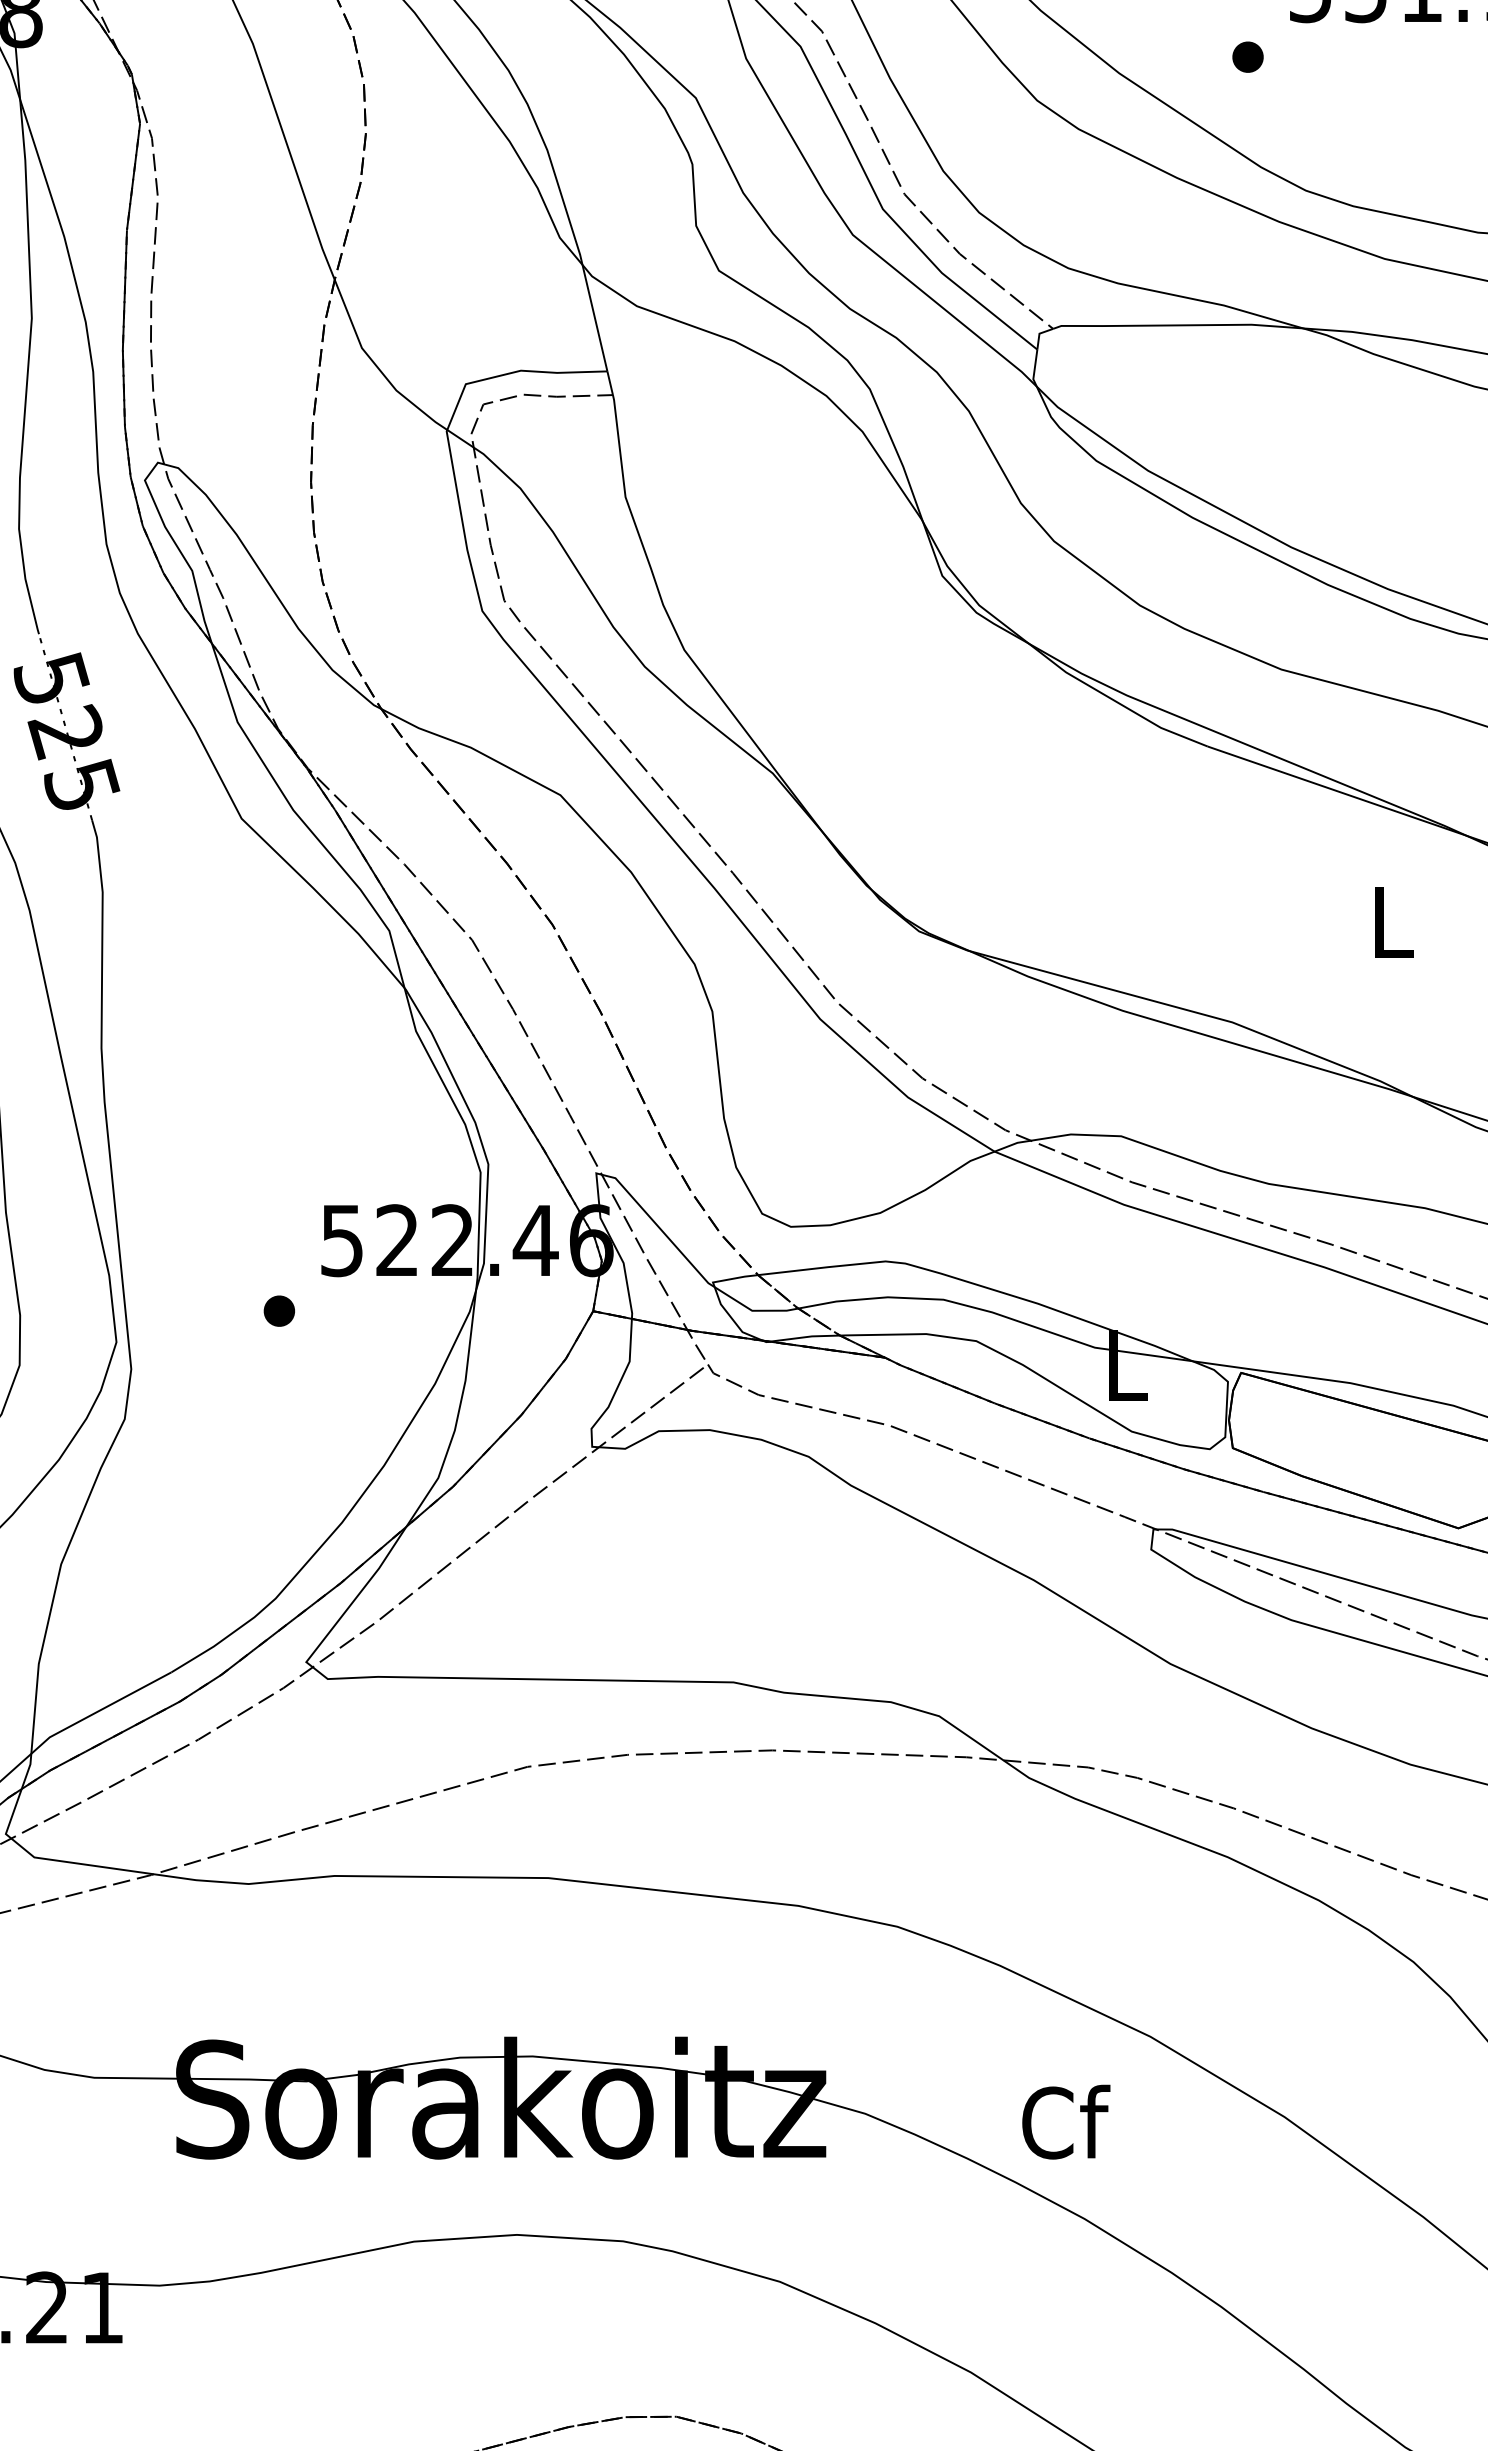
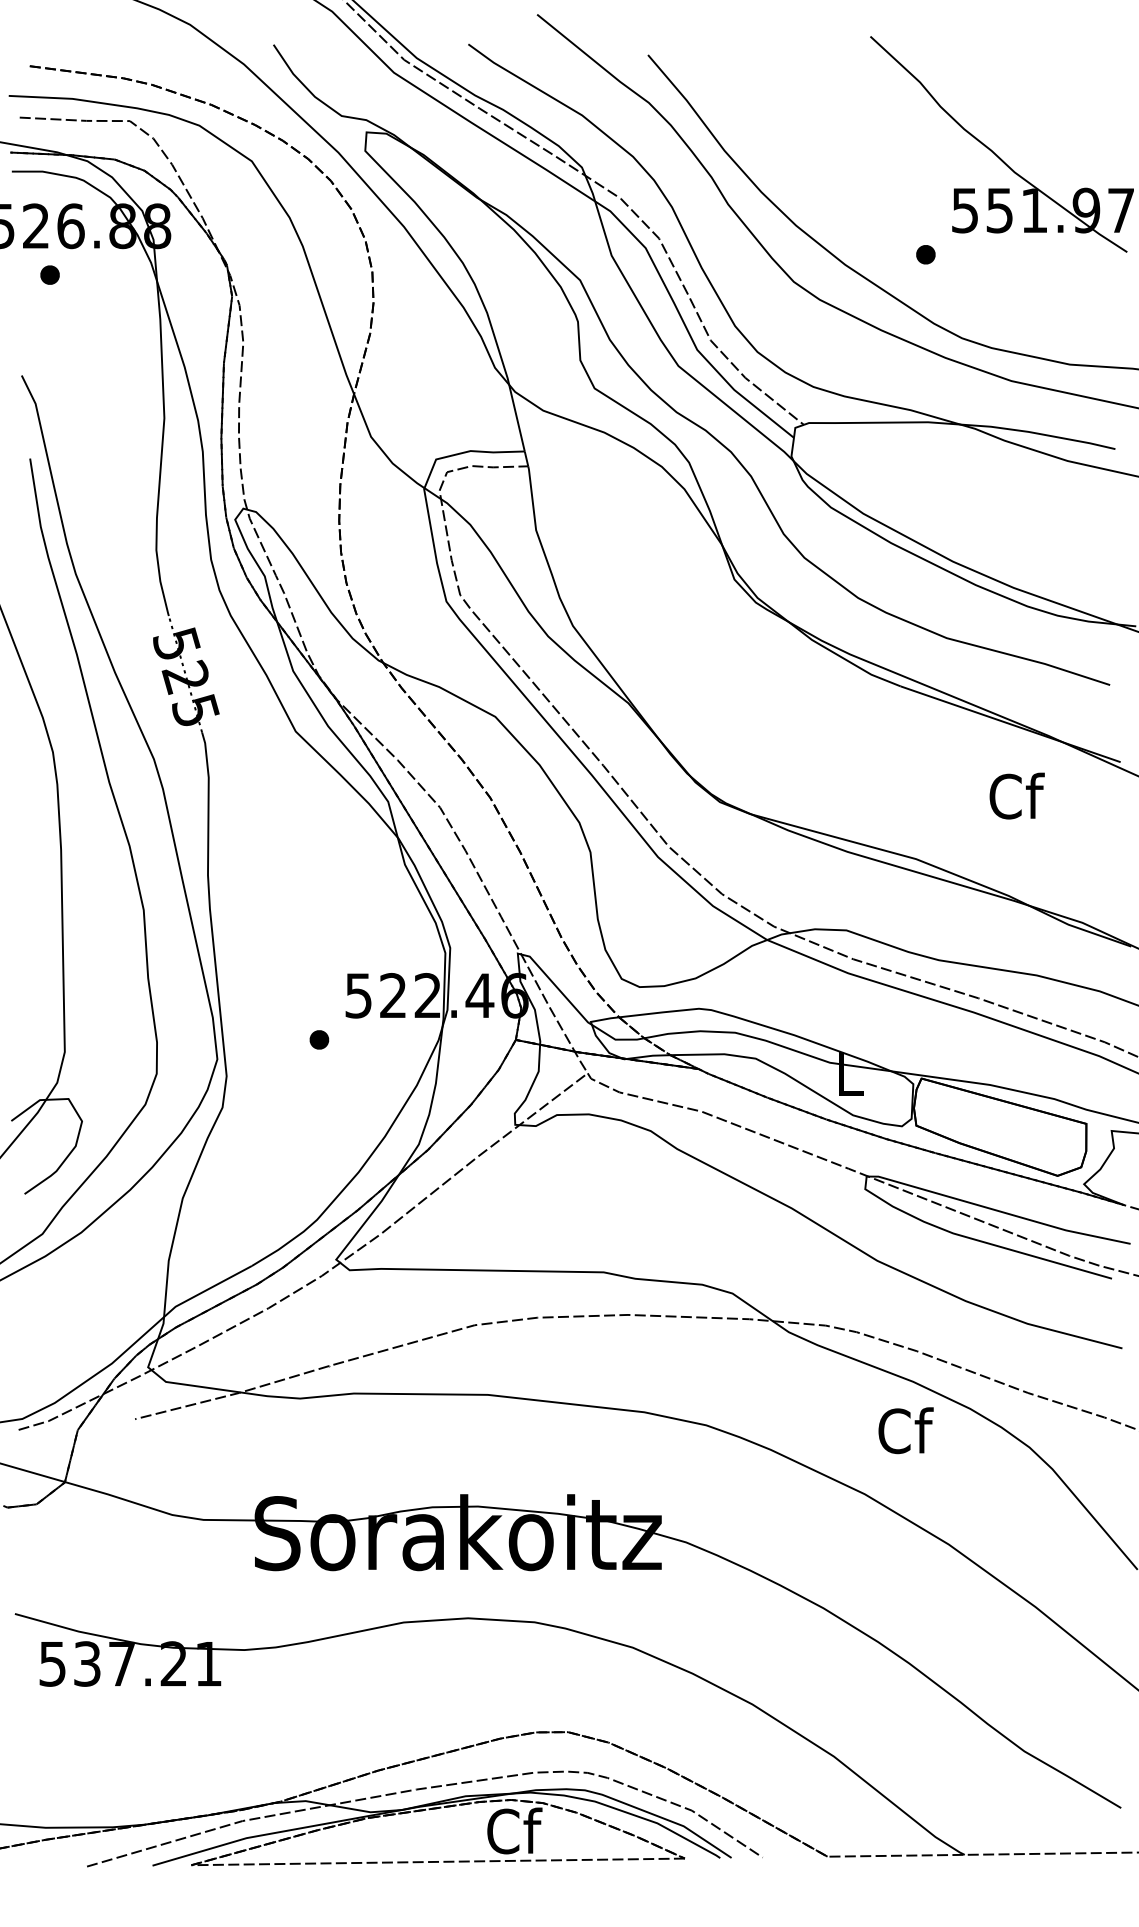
text: (1392, 920) -> (1016, 795), L -> Cf
text: (1065, 2121) -> (905, 1430), moved

